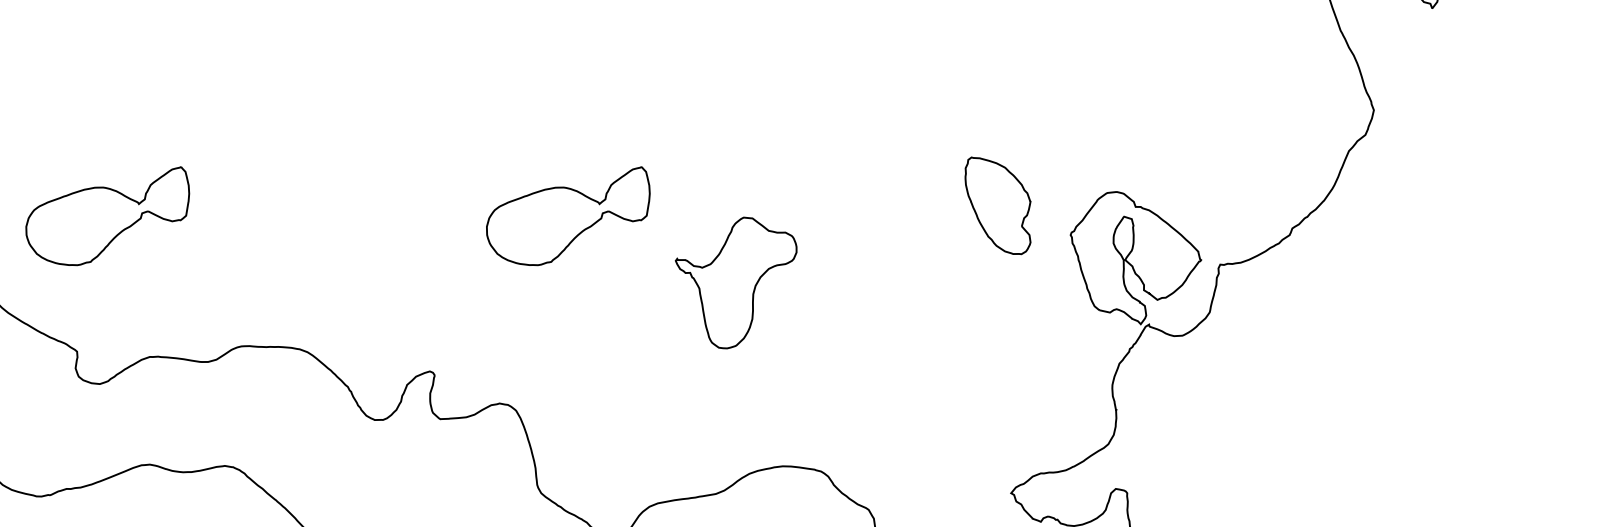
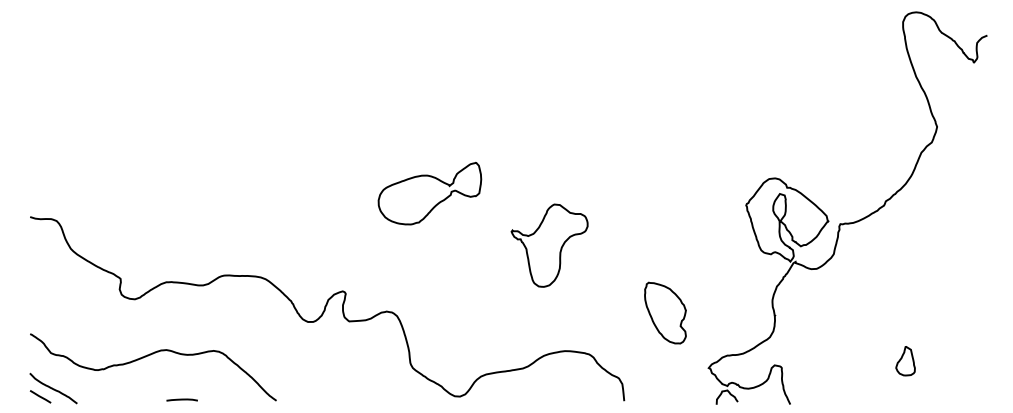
part: (998, 204) -> (665, 312), moved
part: (107, 215) -> (139, 193), removed
part: (735, 282) -> (549, 245), moved
part: (1323, 482) -> (905, 361), added

